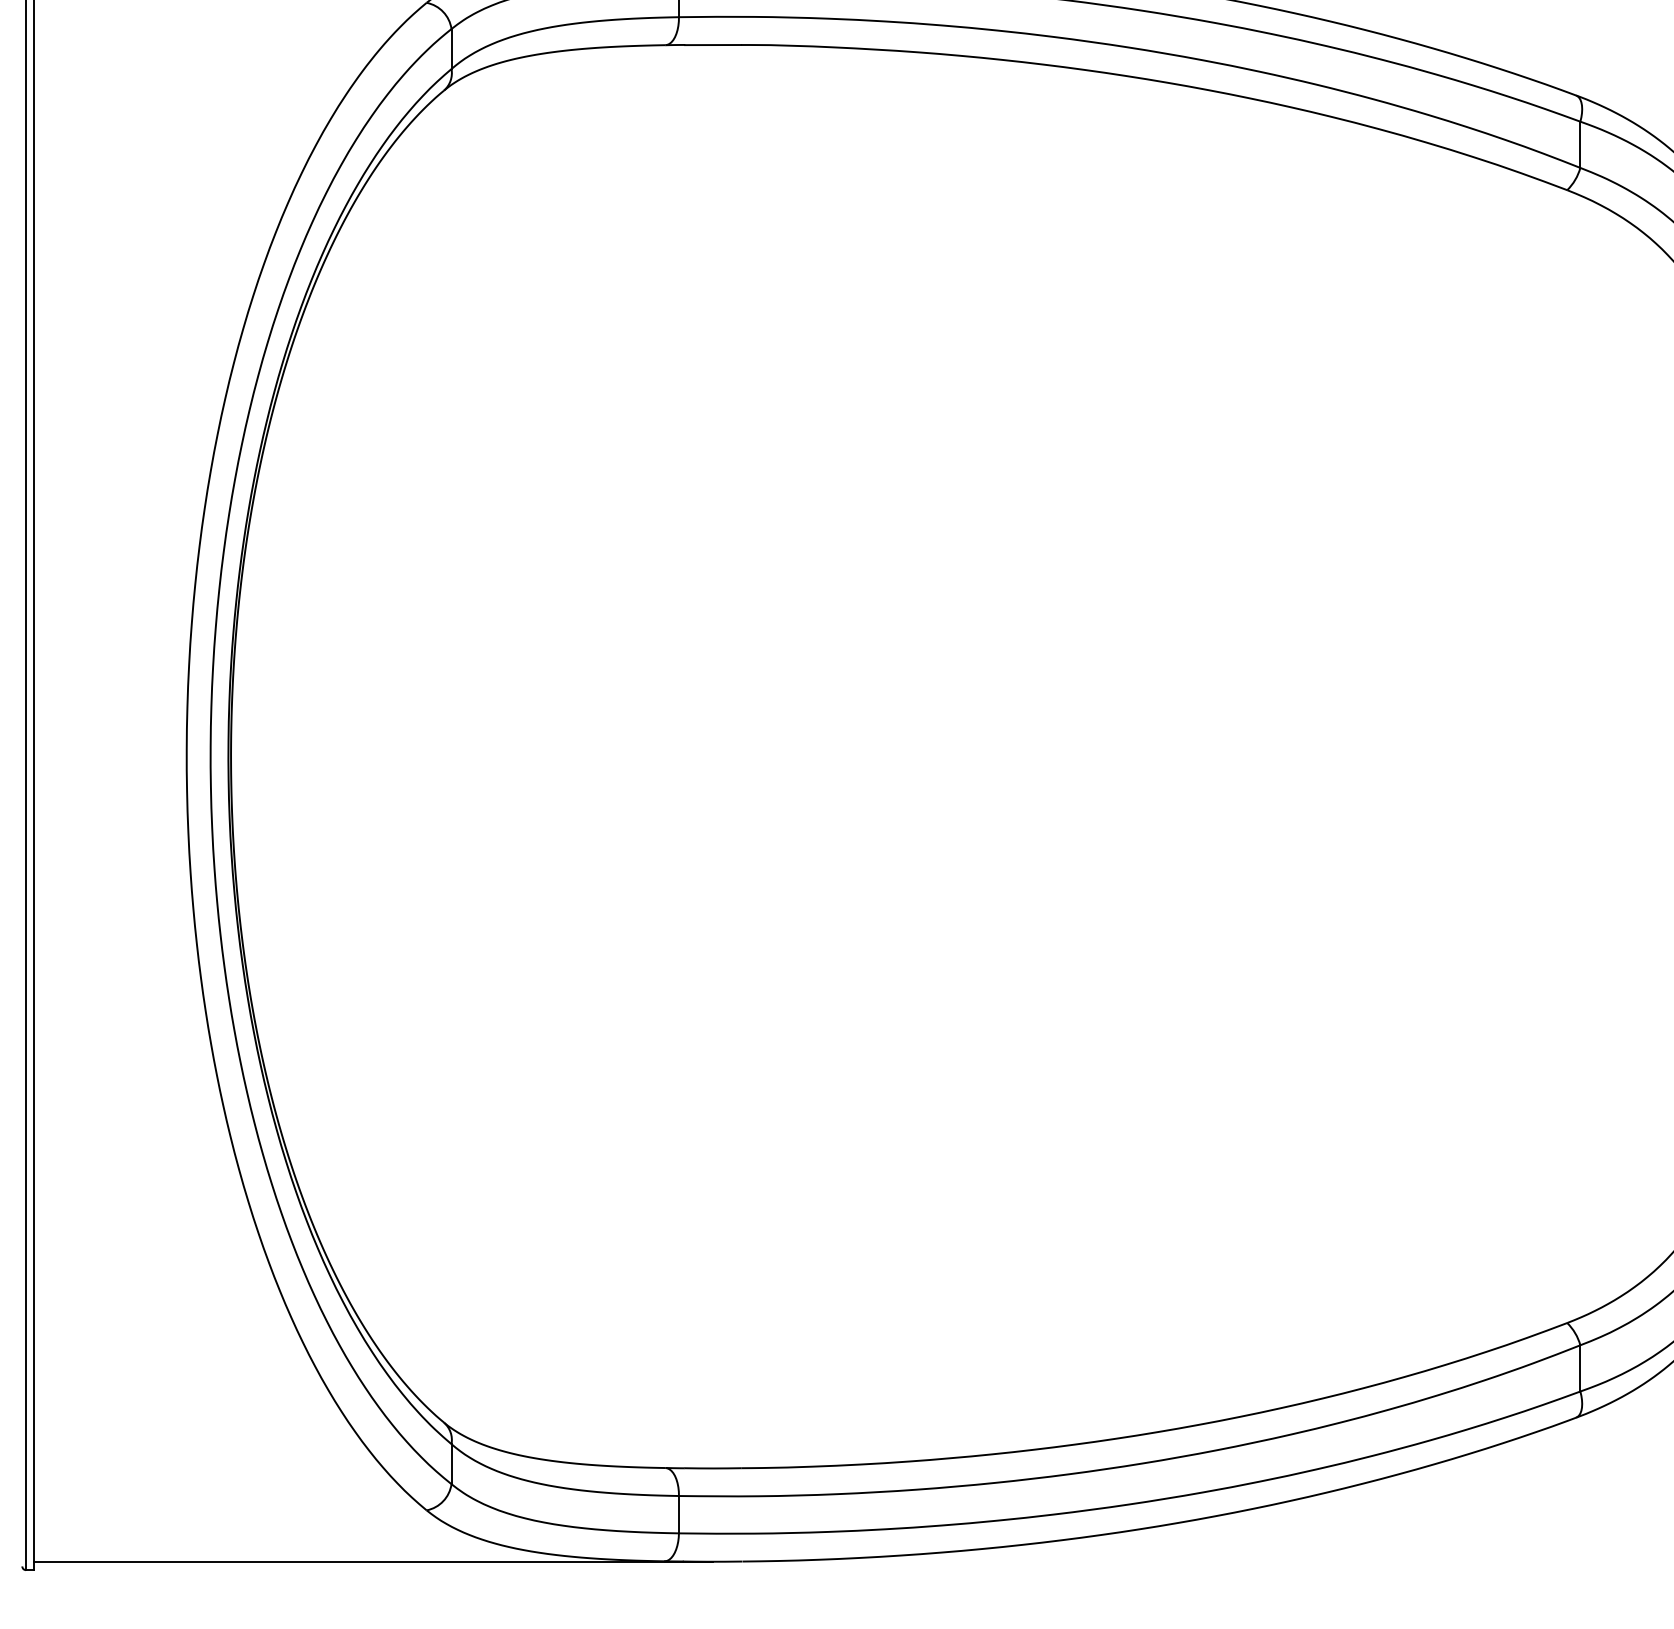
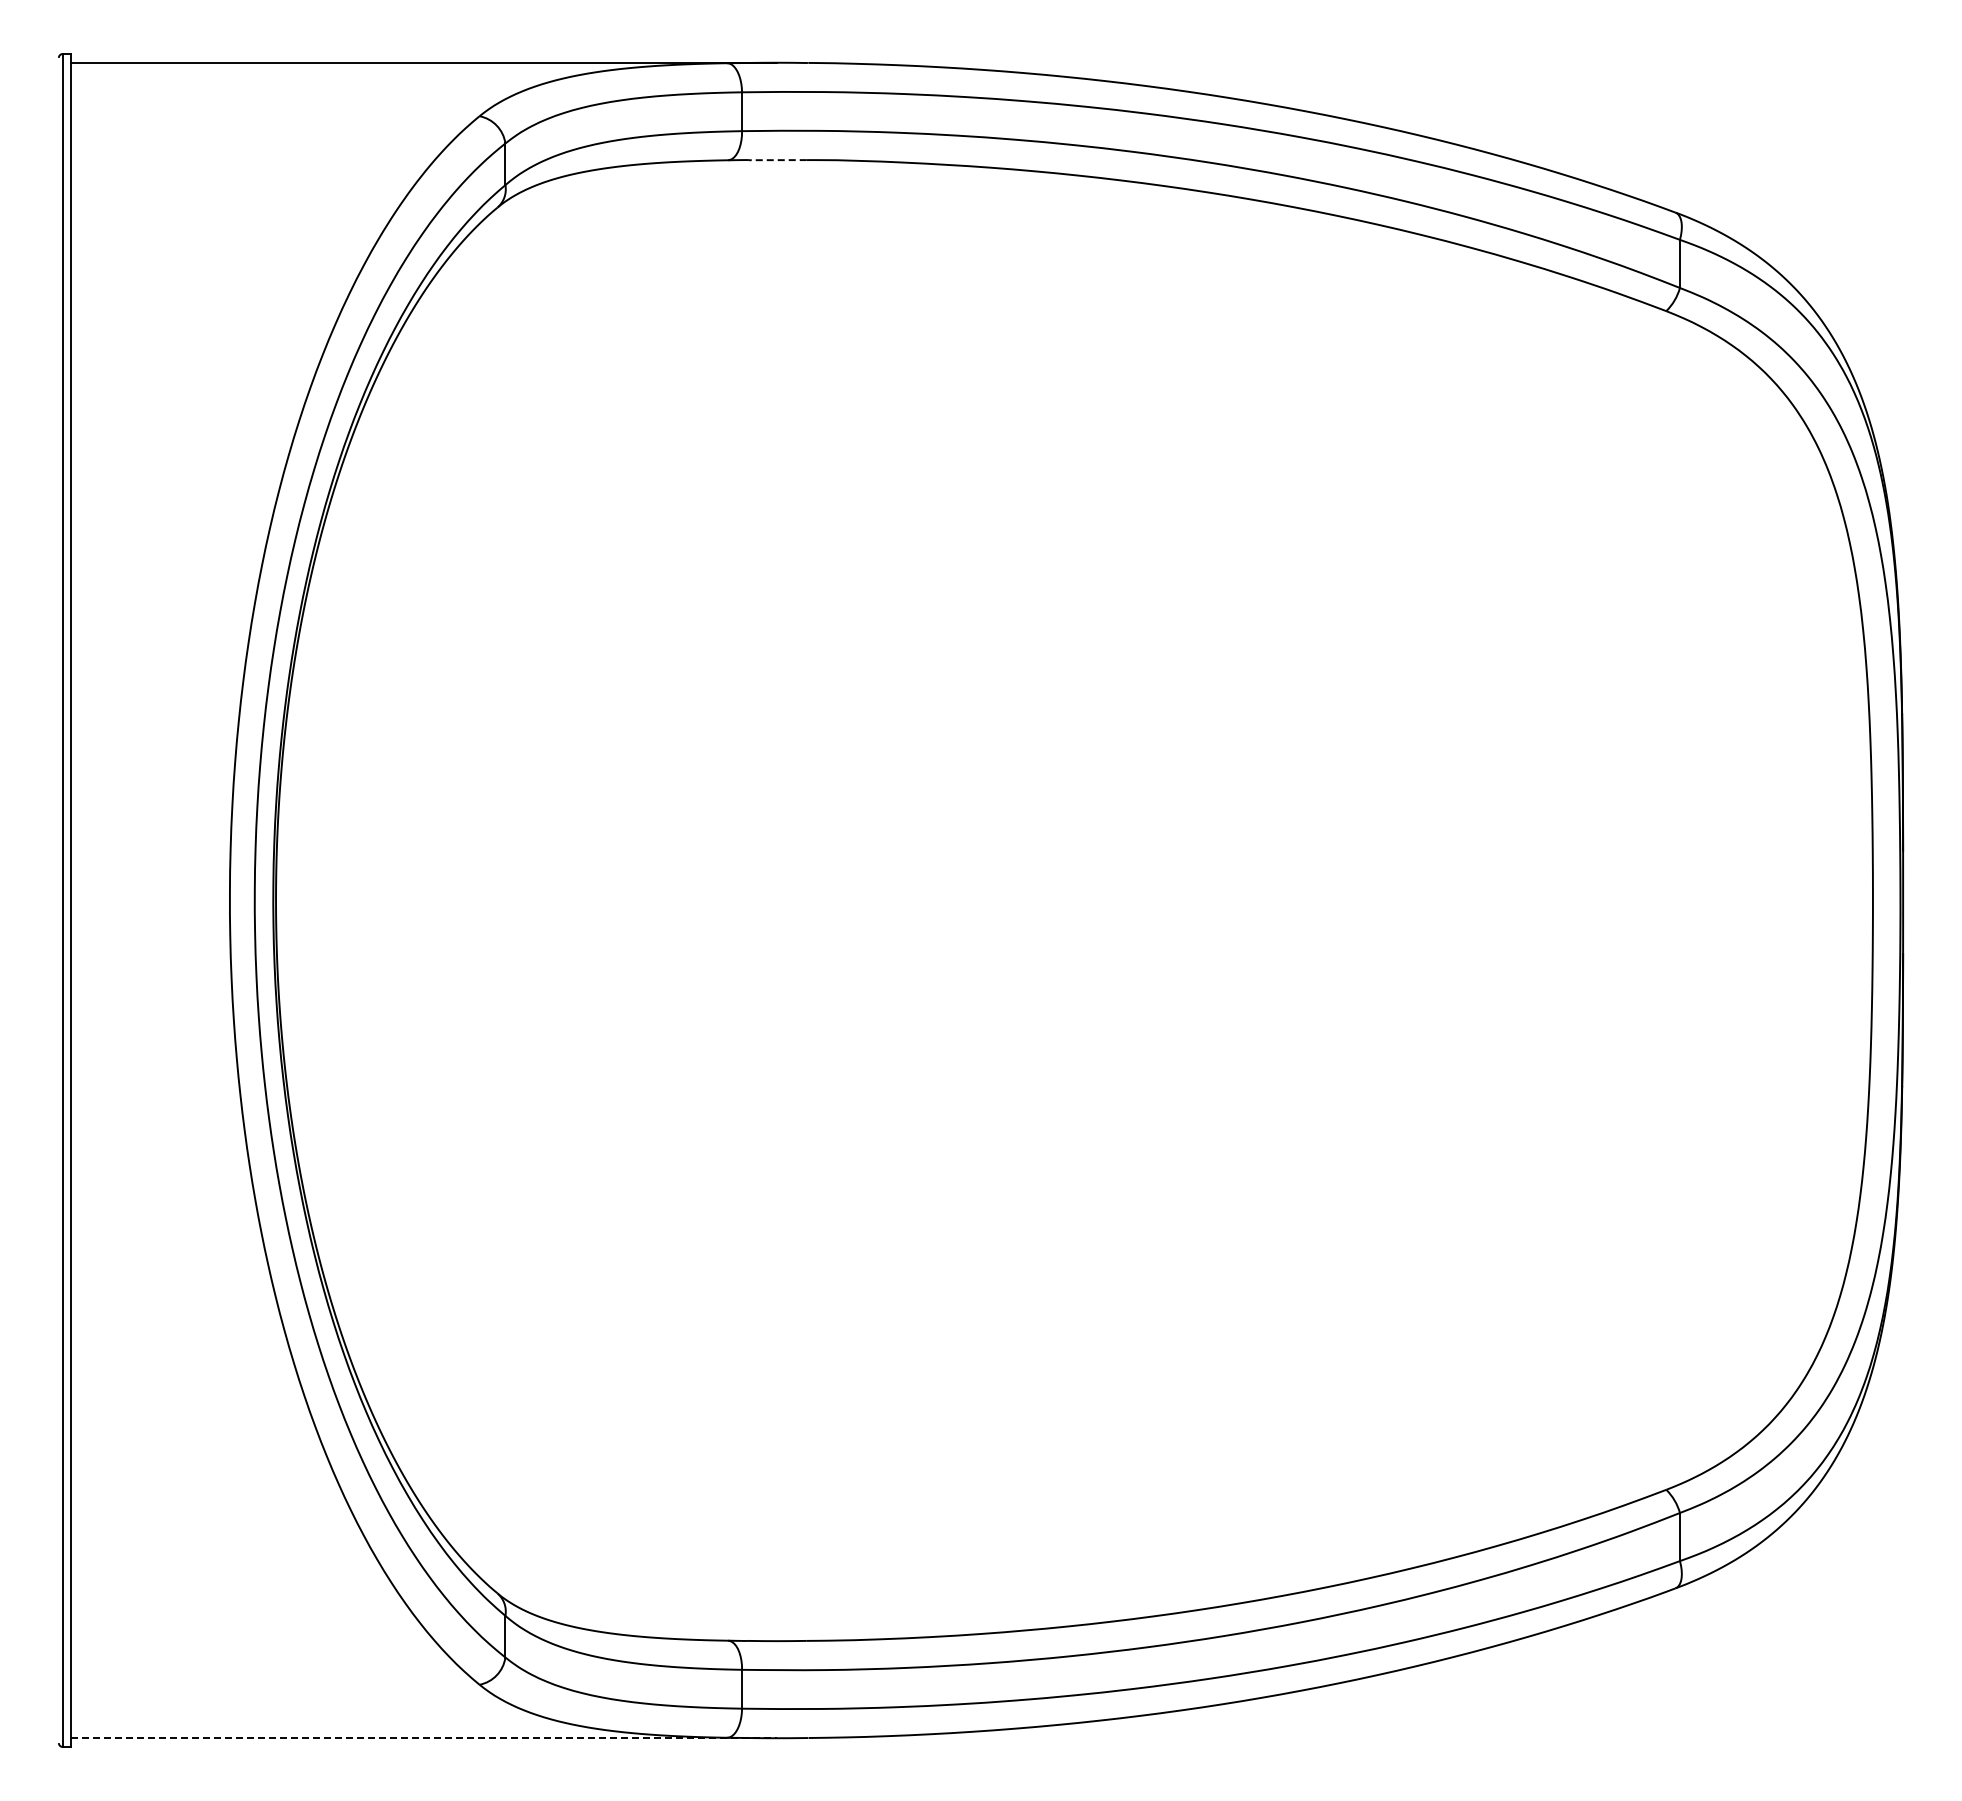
line: (713, 45) -> (777, 160), solid -> dashed
line: (373, 1562) -> (424, 1738), solid -> dashed

